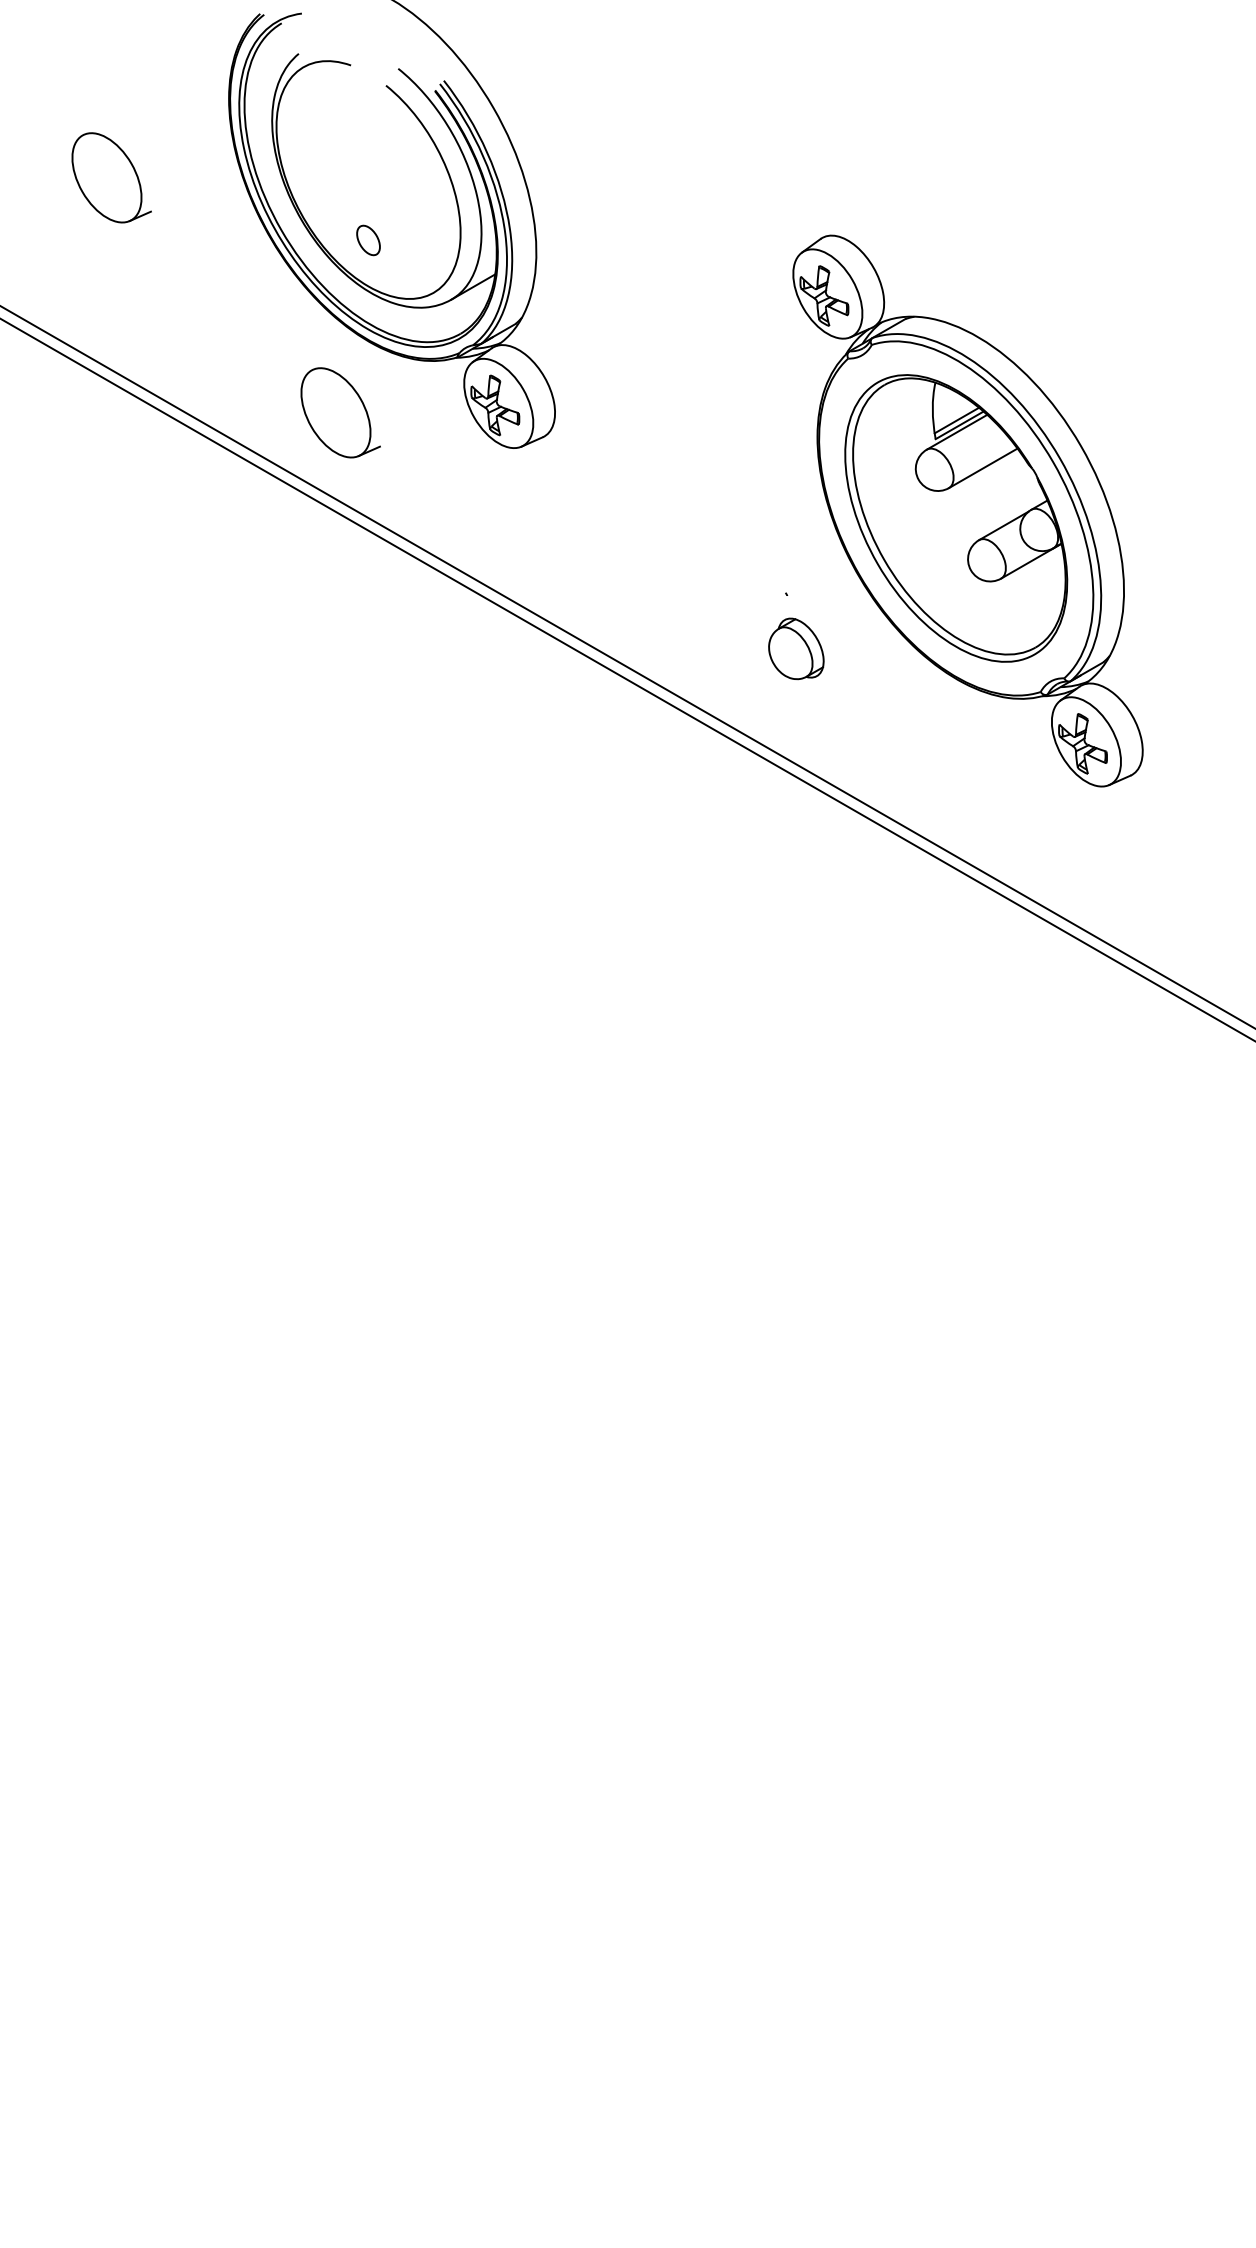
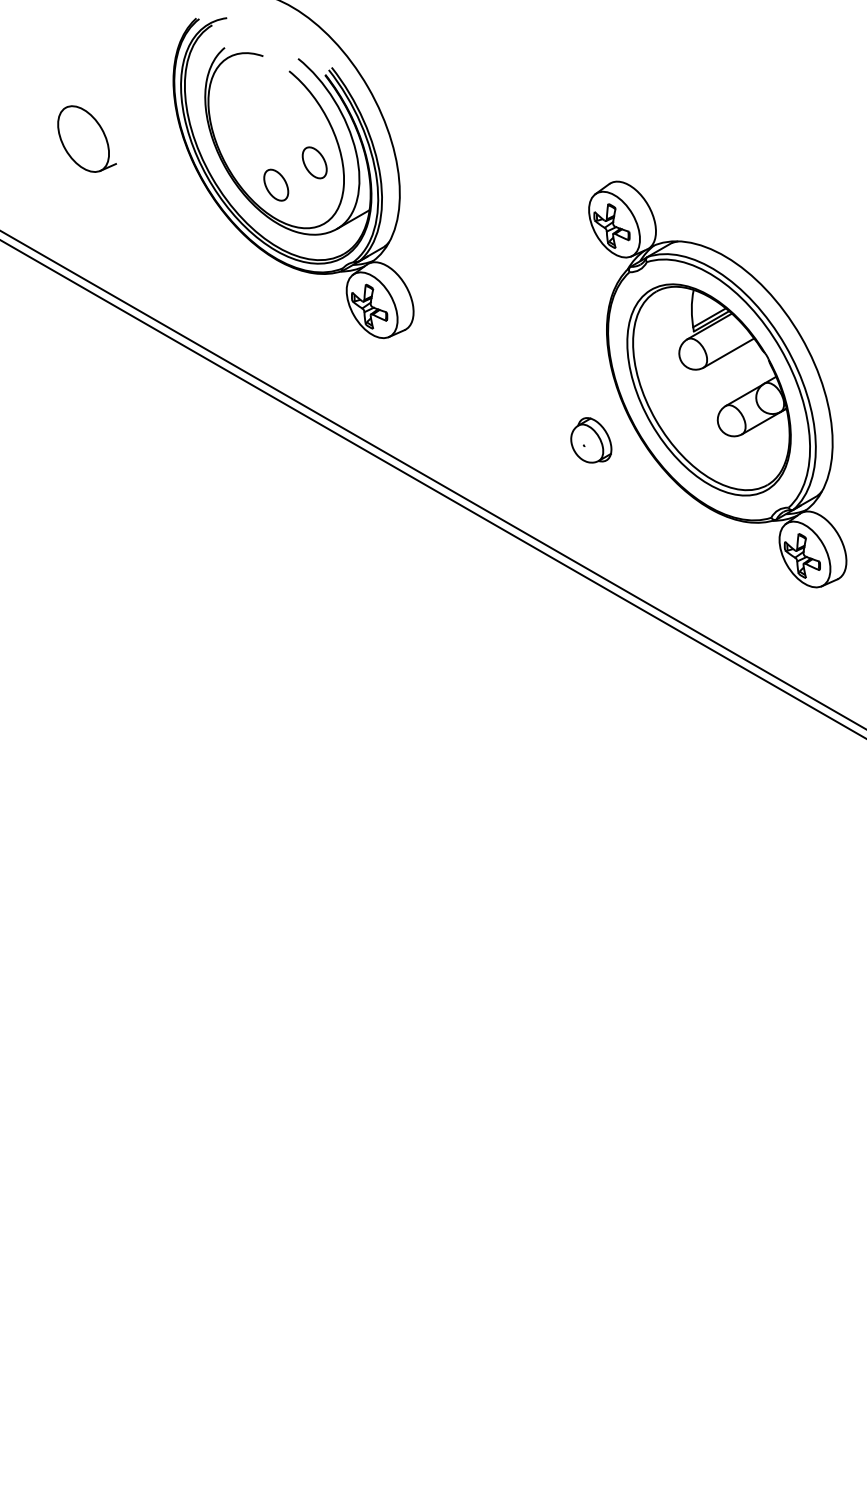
part: (420, 210) -> (314, 163), added
part: (368, 240) -> (276, 185), size x1.43
part: (340, 412) -> (255, 311), removed
part: (796, 648) -> (591, 440), moved

